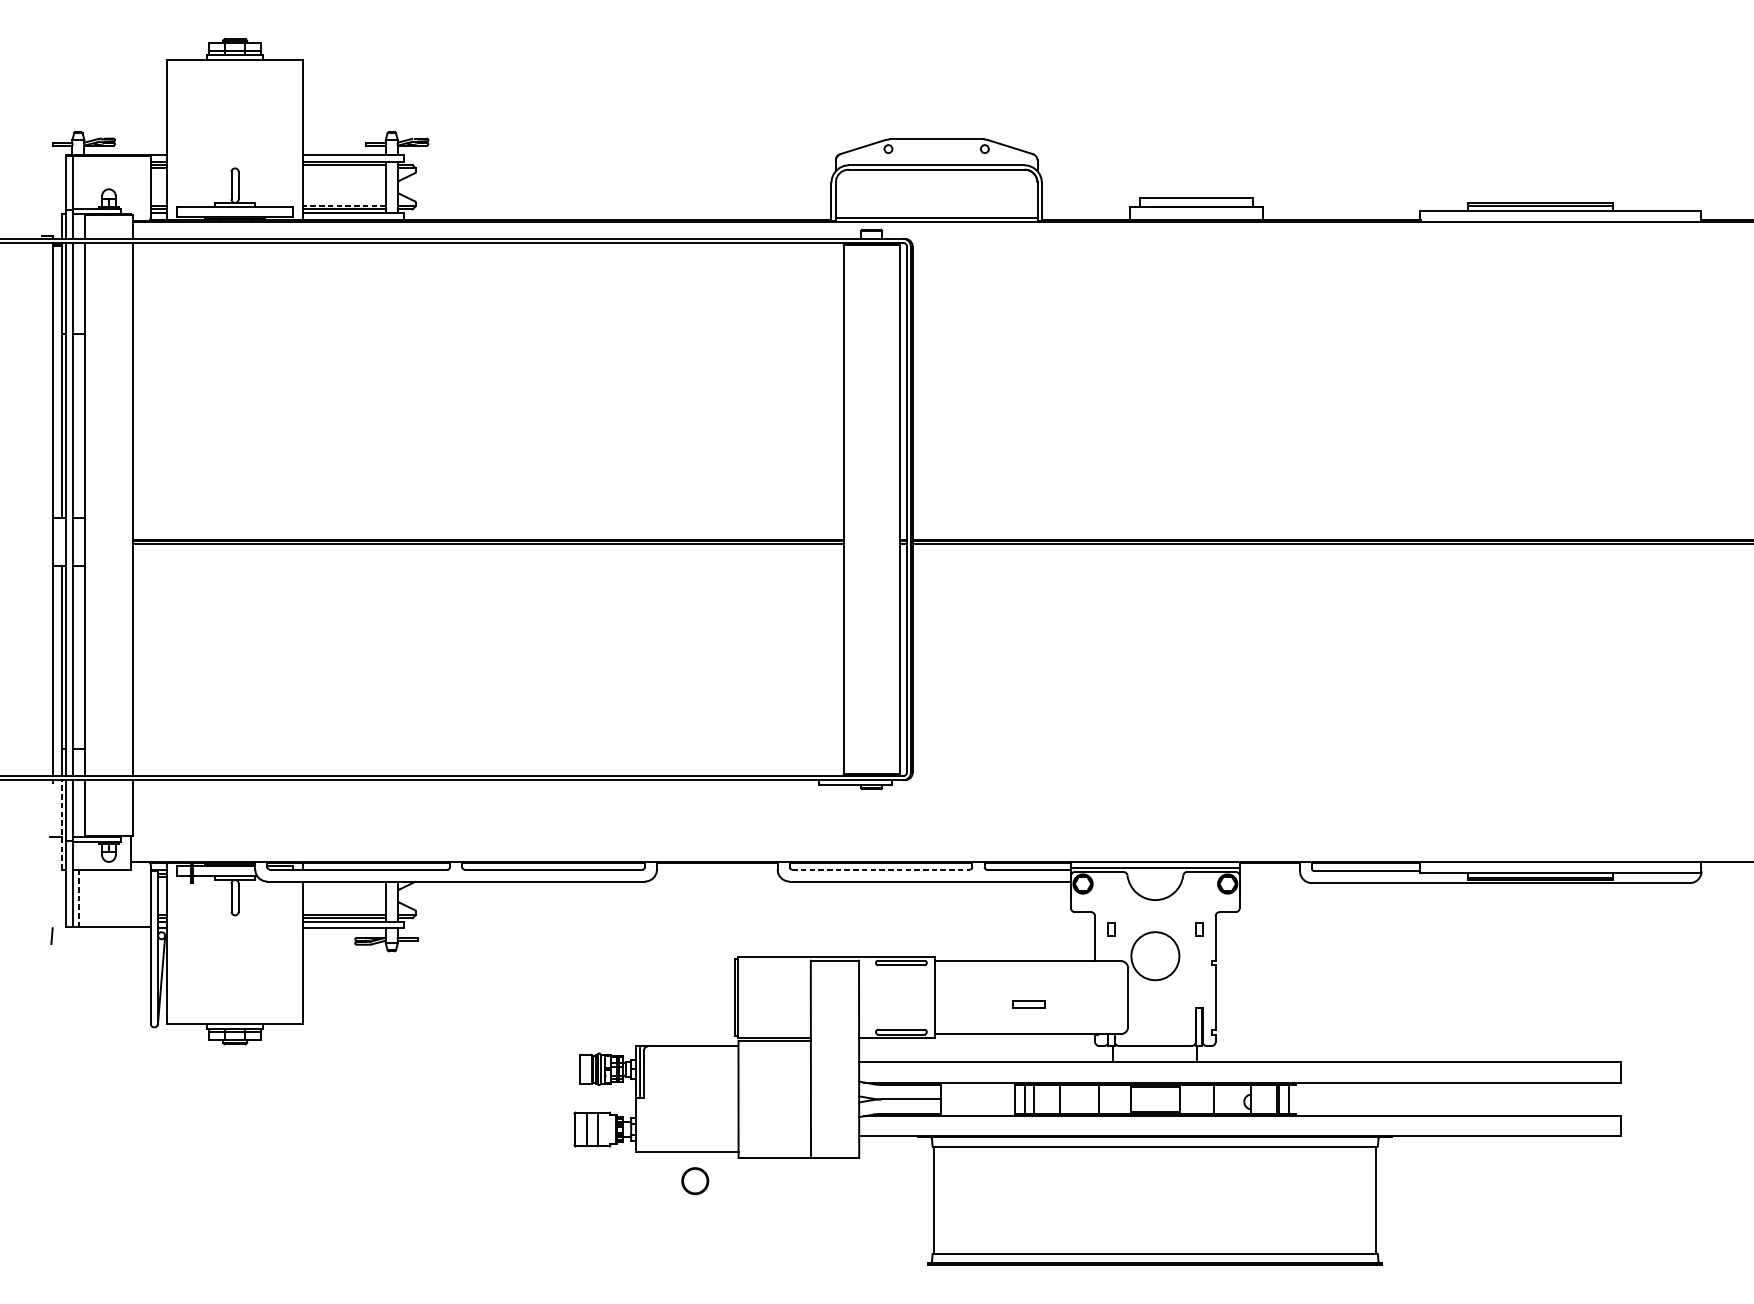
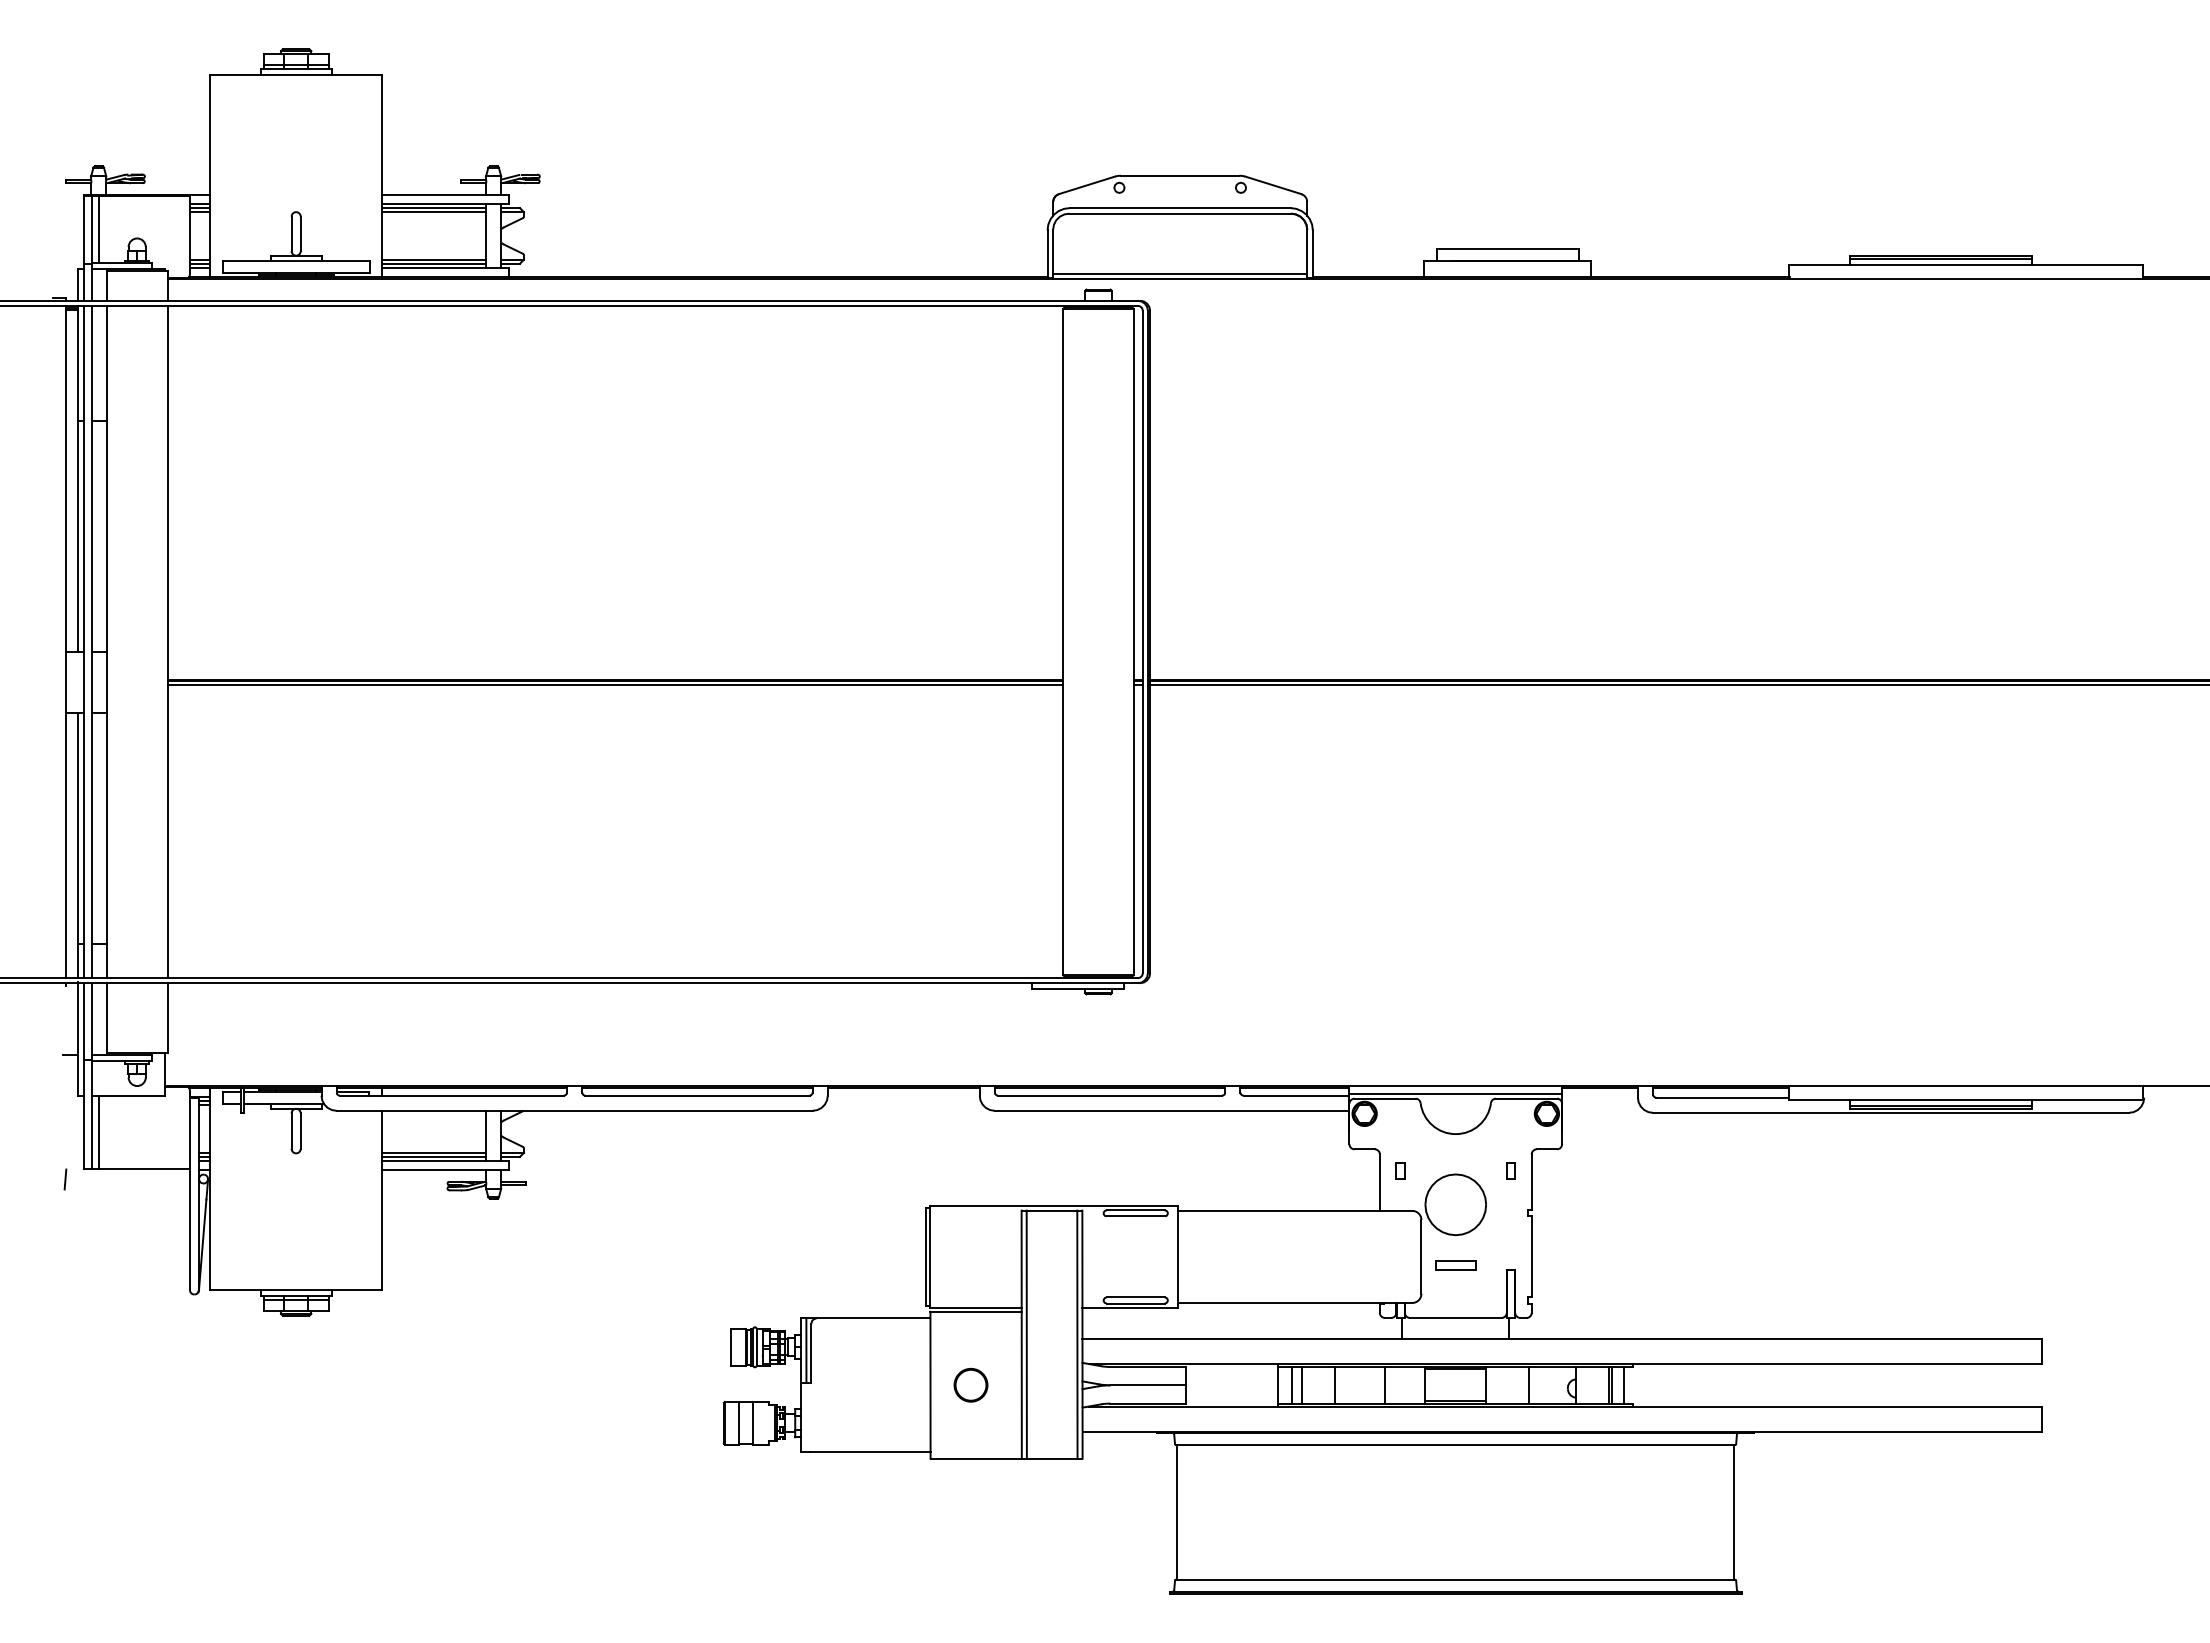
line: (344, 168) -> (434, 212), added
line: (79, 182) -> (99, 229), added
line: (344, 205) -> (433, 259), dashed -> solid
line: (62, 825) -> (78, 1039), dashed -> solid
line: (881, 869) -> (1110, 1095), dashed -> solid
line: (79, 898) -> (99, 1132), dashed -> solid
part: (1028, 1004) -> (1455, 1265), moved
line: (814, 1059) -> (1026, 1334), added
line: (855, 1059) -> (1077, 1334), added
part: (694, 1180) -> (970, 1384), moved

